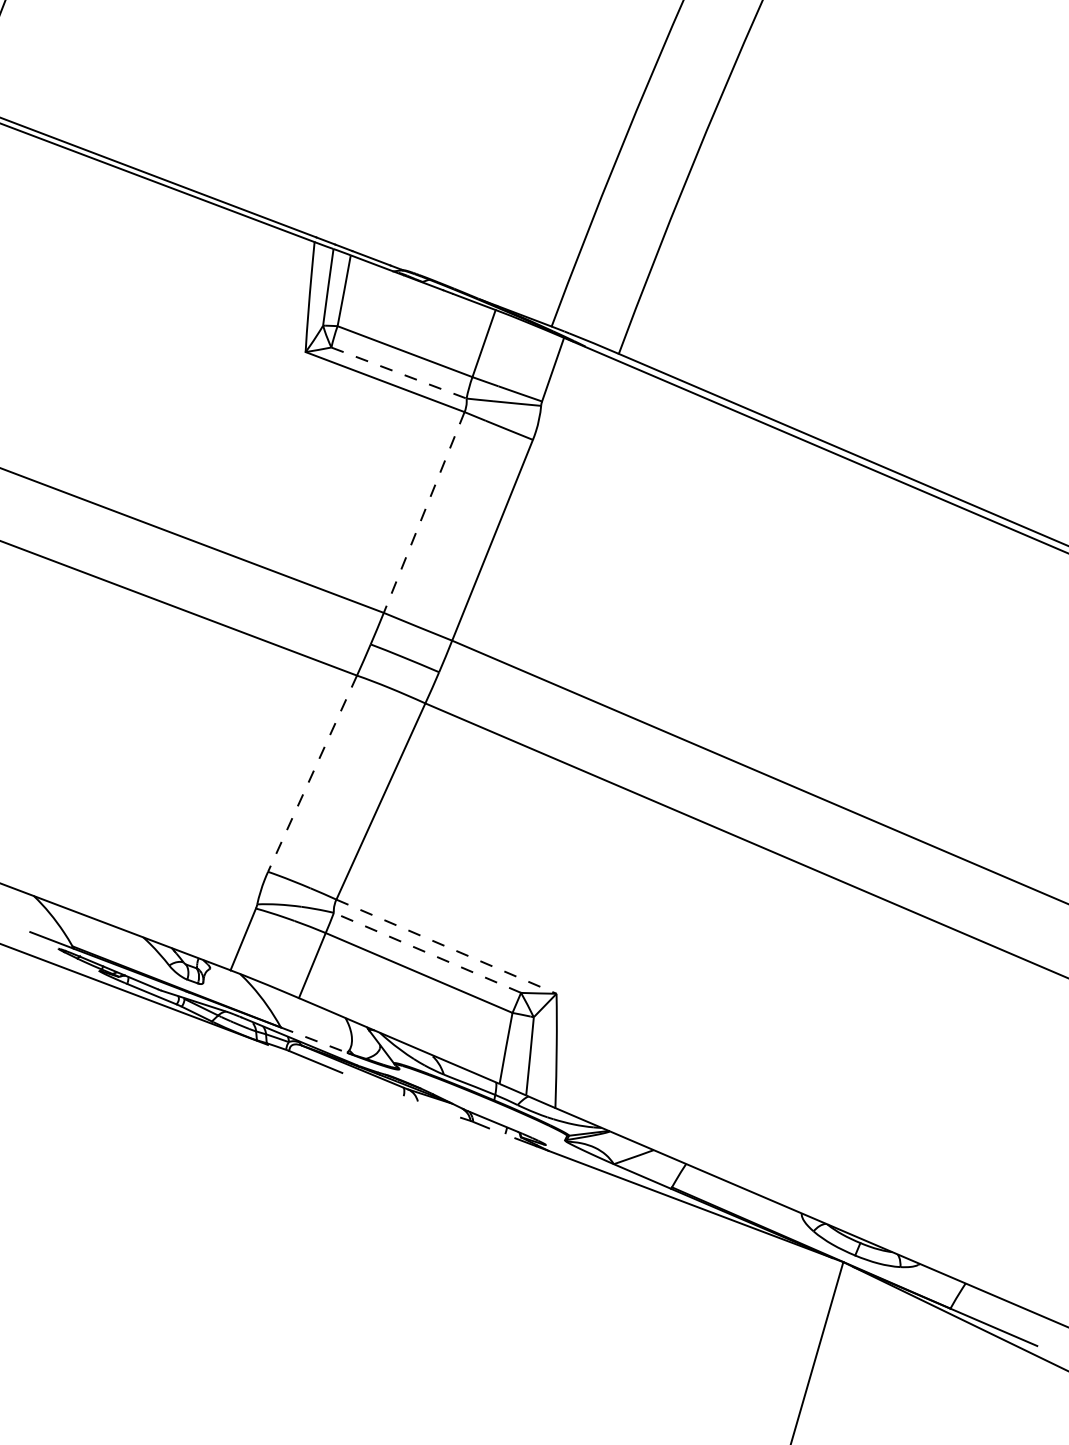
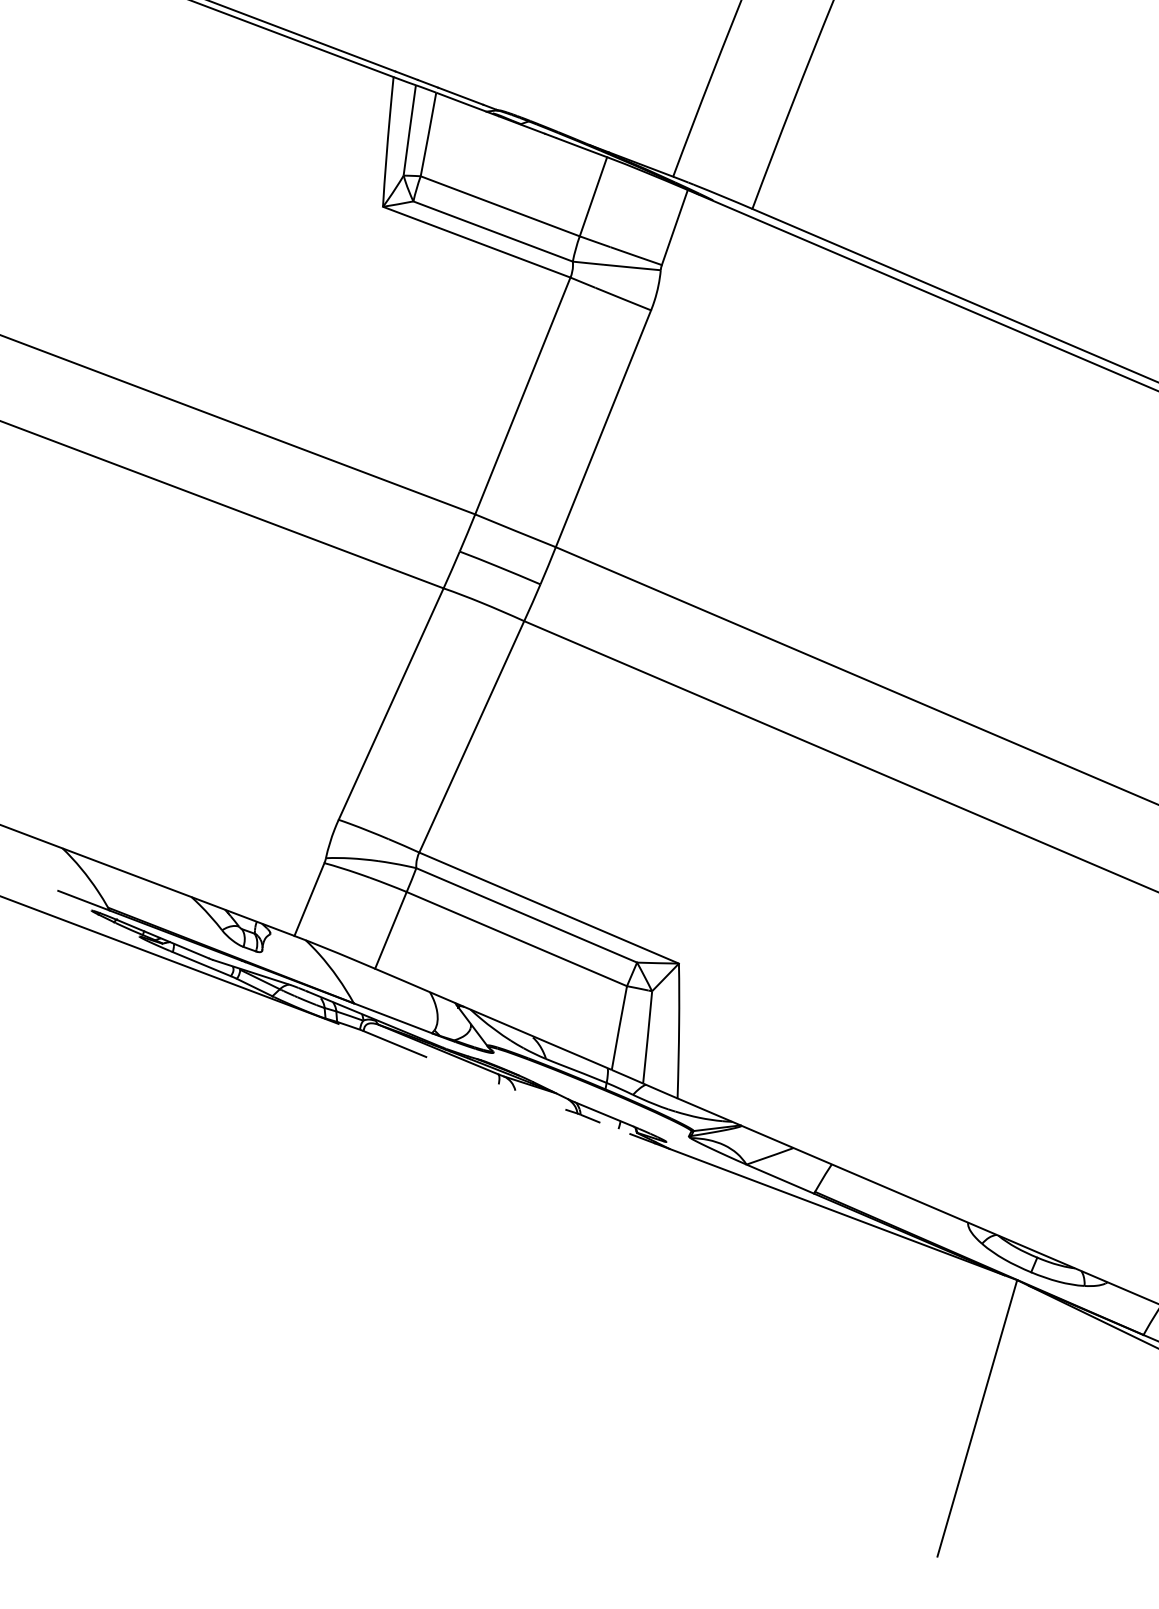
line: (399, 373) -> (493, 232), dashed -> solid
line: (424, 512) -> (523, 396), dashed -> solid
line: (312, 773) -> (391, 703), dashed -> solid
line: (446, 946) -> (549, 907), dashed -> solid
line: (427, 952) -> (526, 914), dashed -> solid
line: (314, 1040) -> (393, 1018), dashed -> solid

